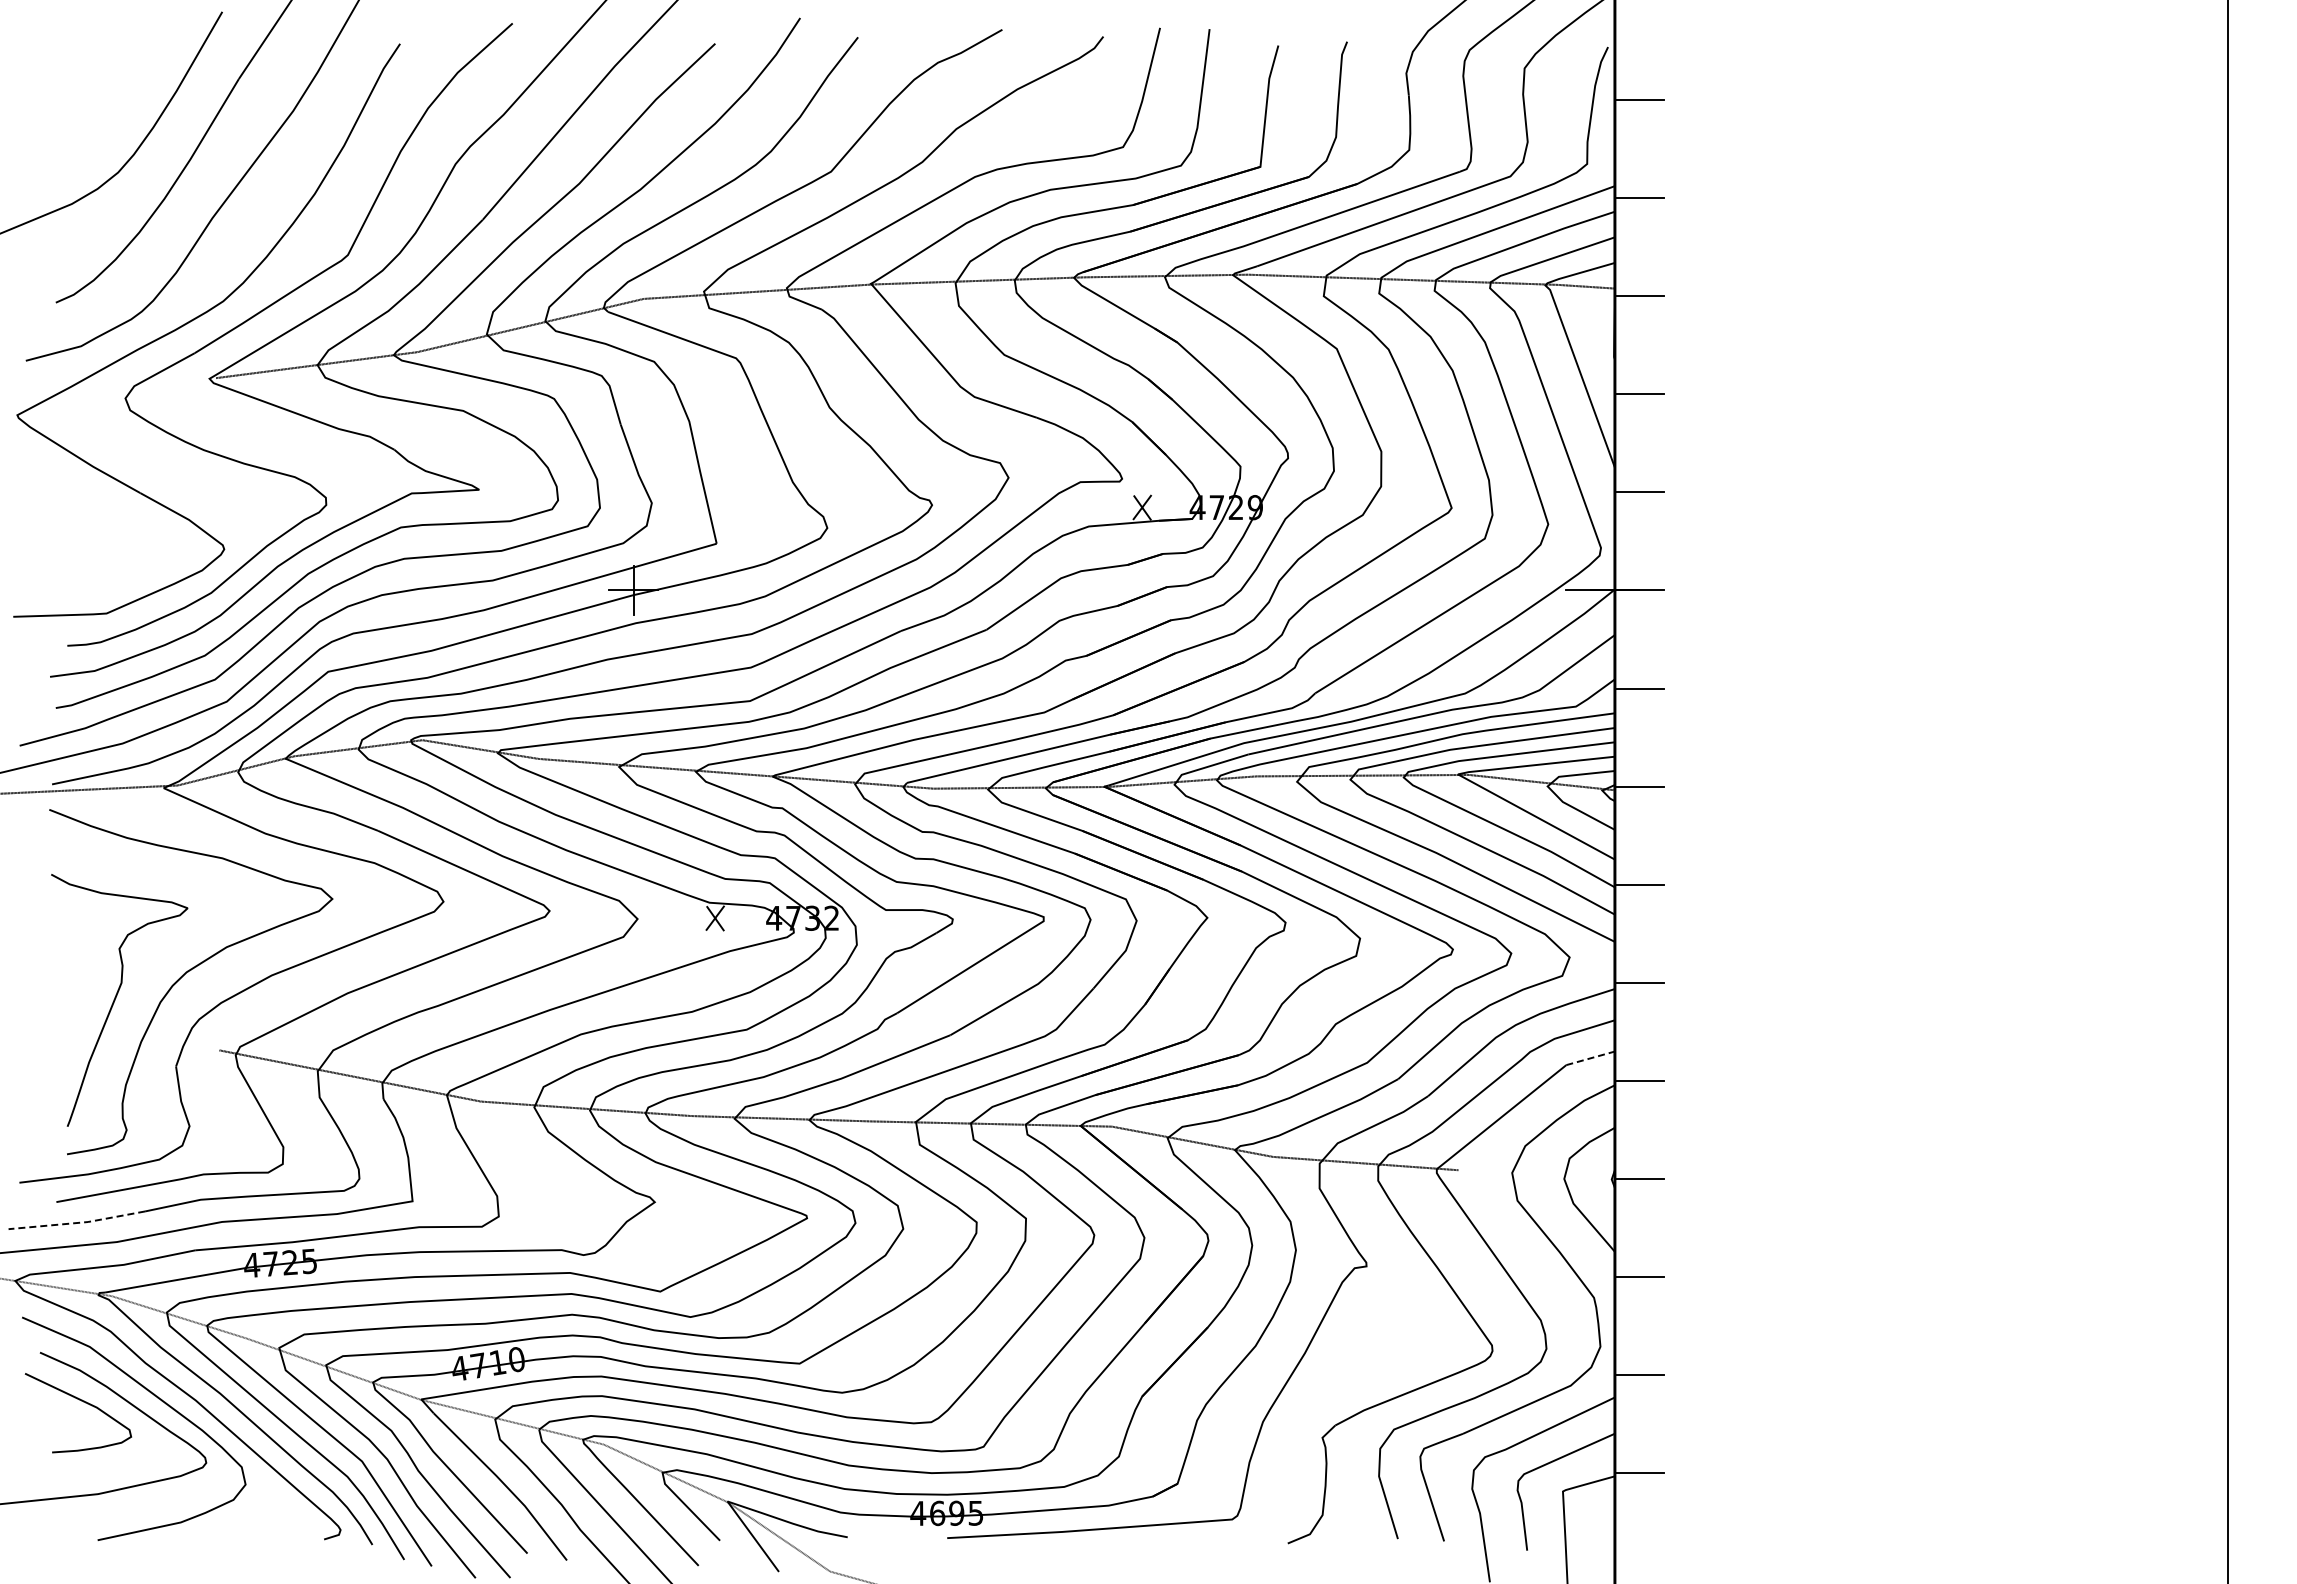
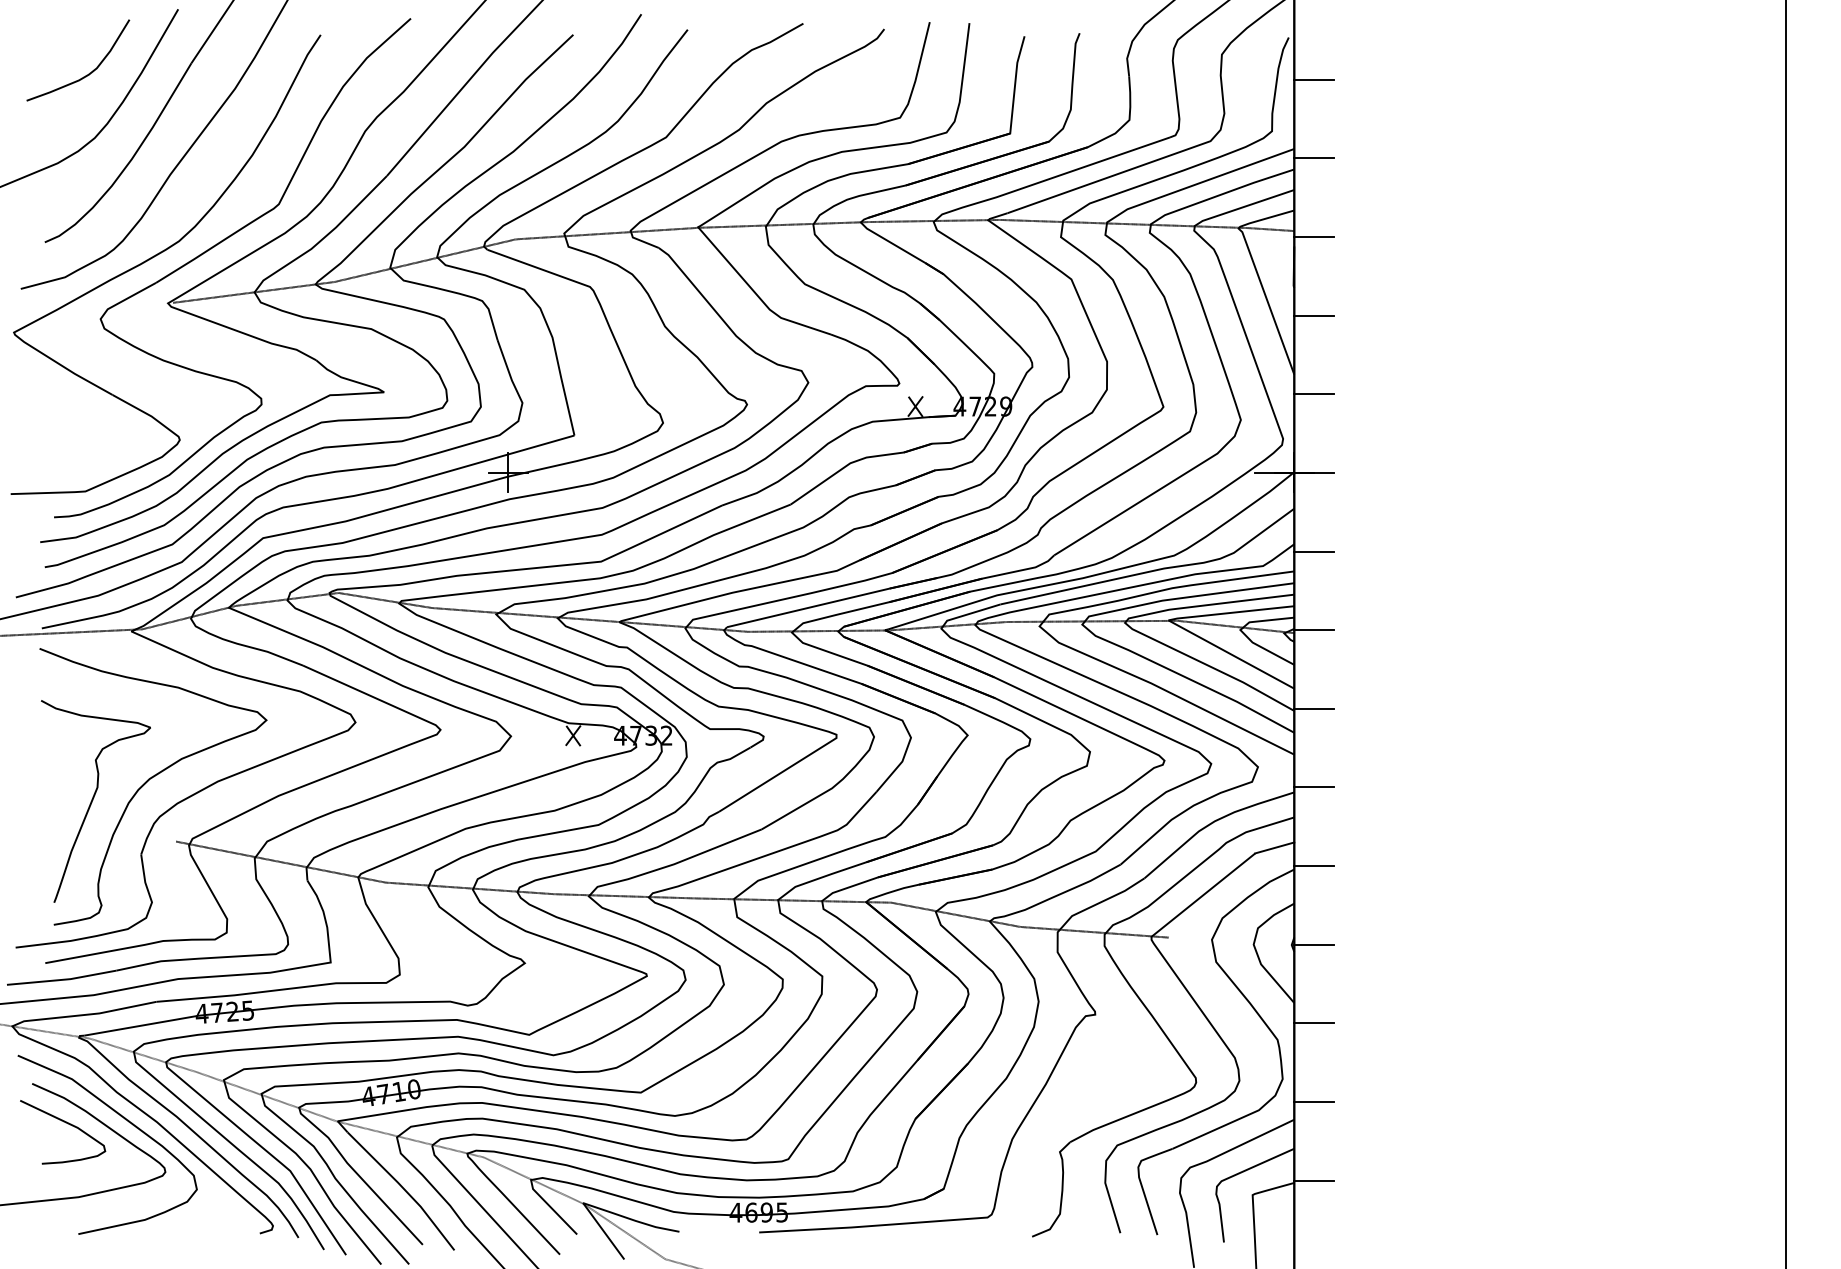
curve: (106, 94) -> (85, 75), added
line: (1591, 1058) -> (1275, 848), dashed -> solid
line: (78, 1222) -> (63, 979), dashed -> solid

